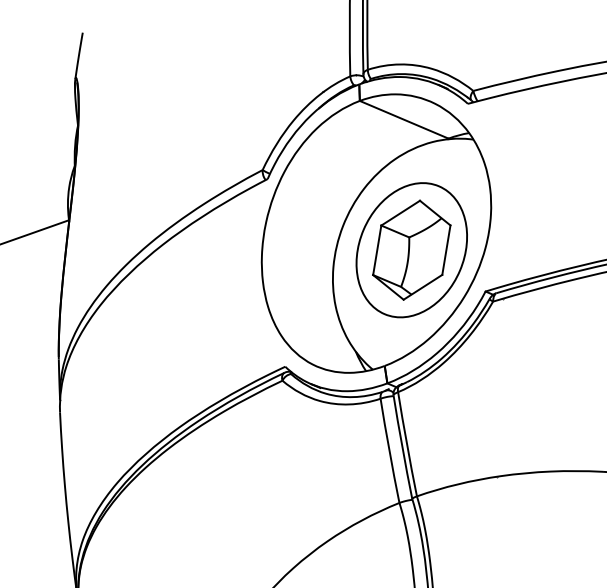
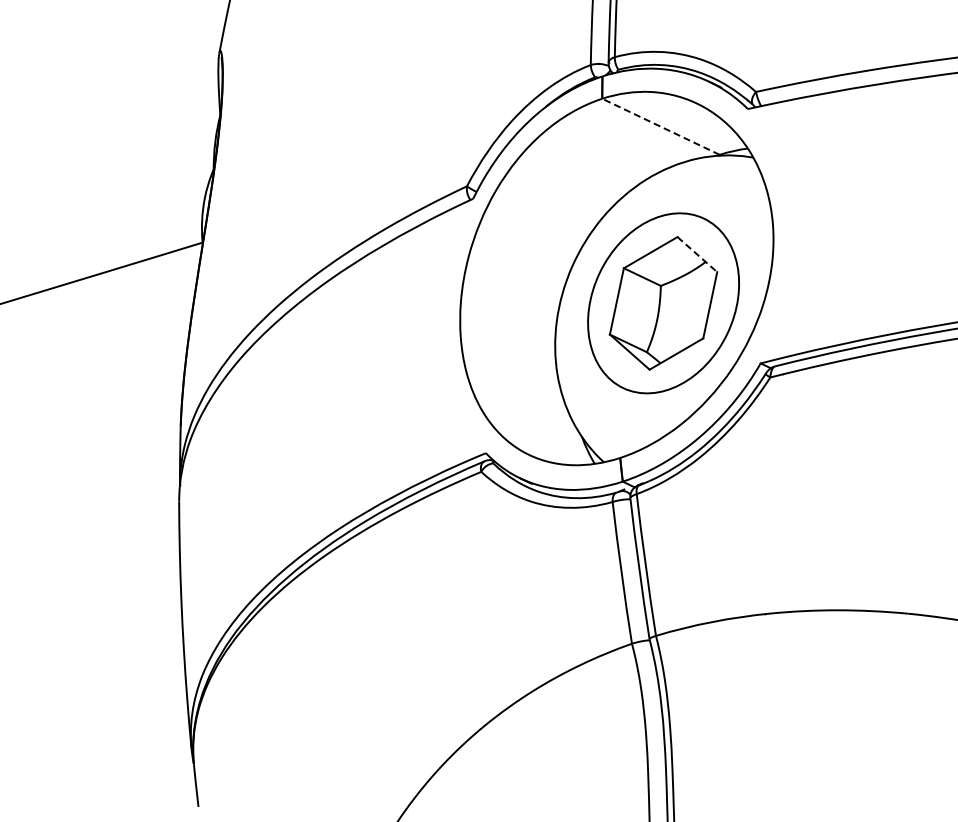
line: (403, 119) -> (660, 126), solid -> dashed
line: (435, 213) -> (697, 254), solid -> dashed

